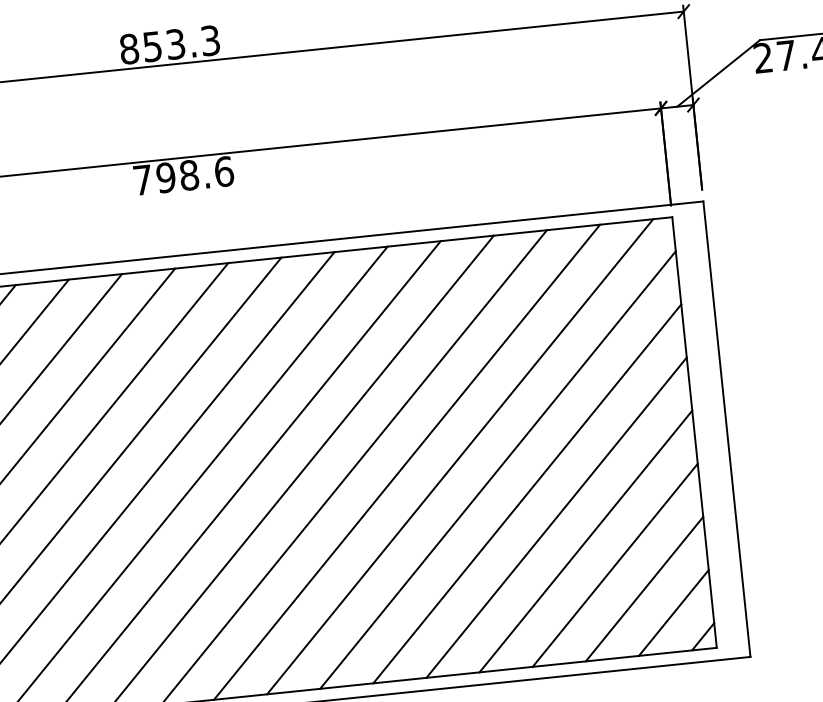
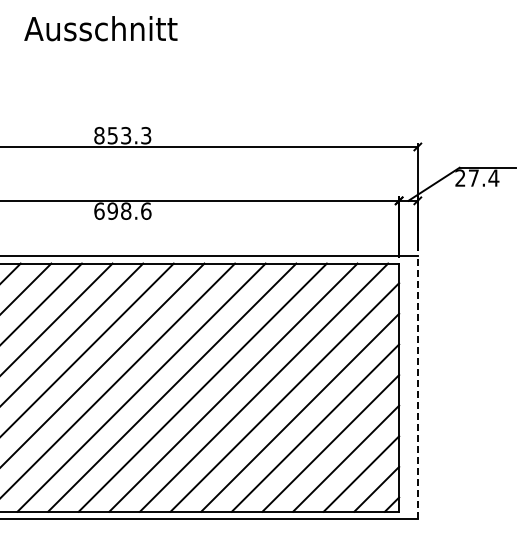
text: (142, 178) -> (99, 210), 798.6 -> 698.6
line: (726, 428) -> (417, 387), solid -> dashed

